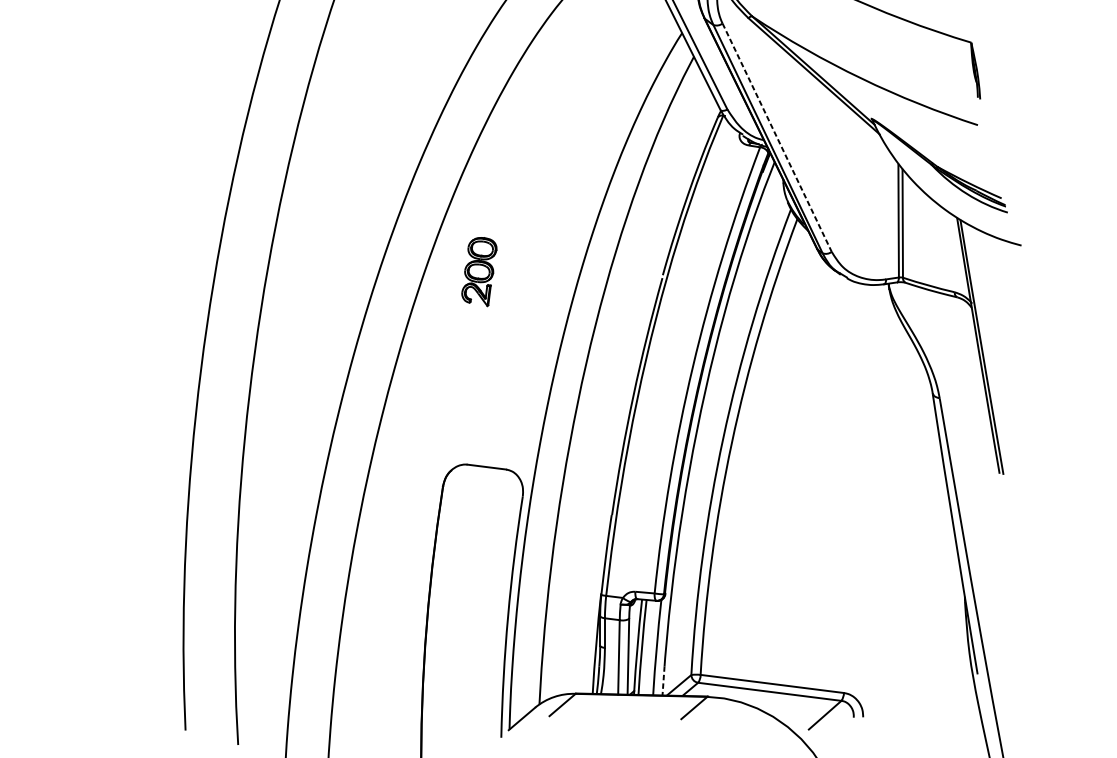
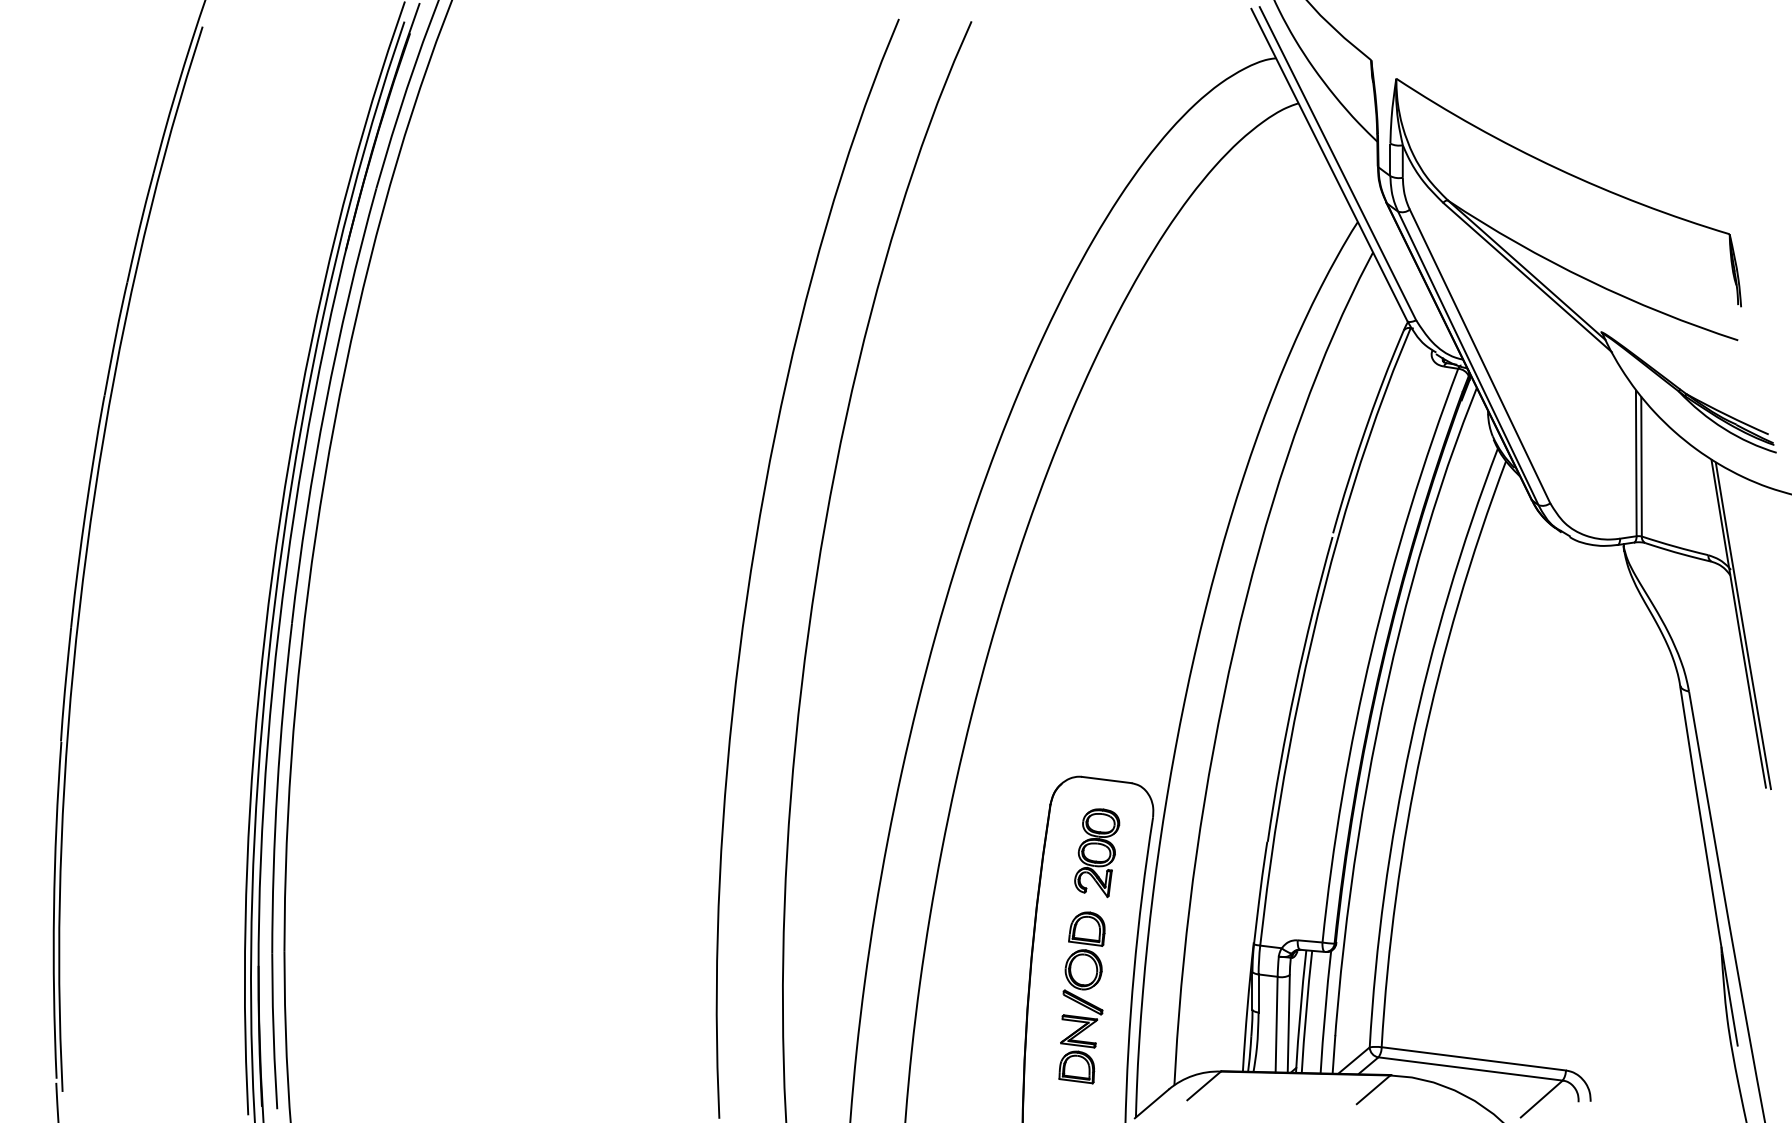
line: (777, 137) -> (1480, 356), dashed -> solid
part: (479, 272) -> (1097, 853), moved
part: (467, 636) -> (1081, 997), added
line: (663, 680) -> (1333, 1054), dashed -> solid

